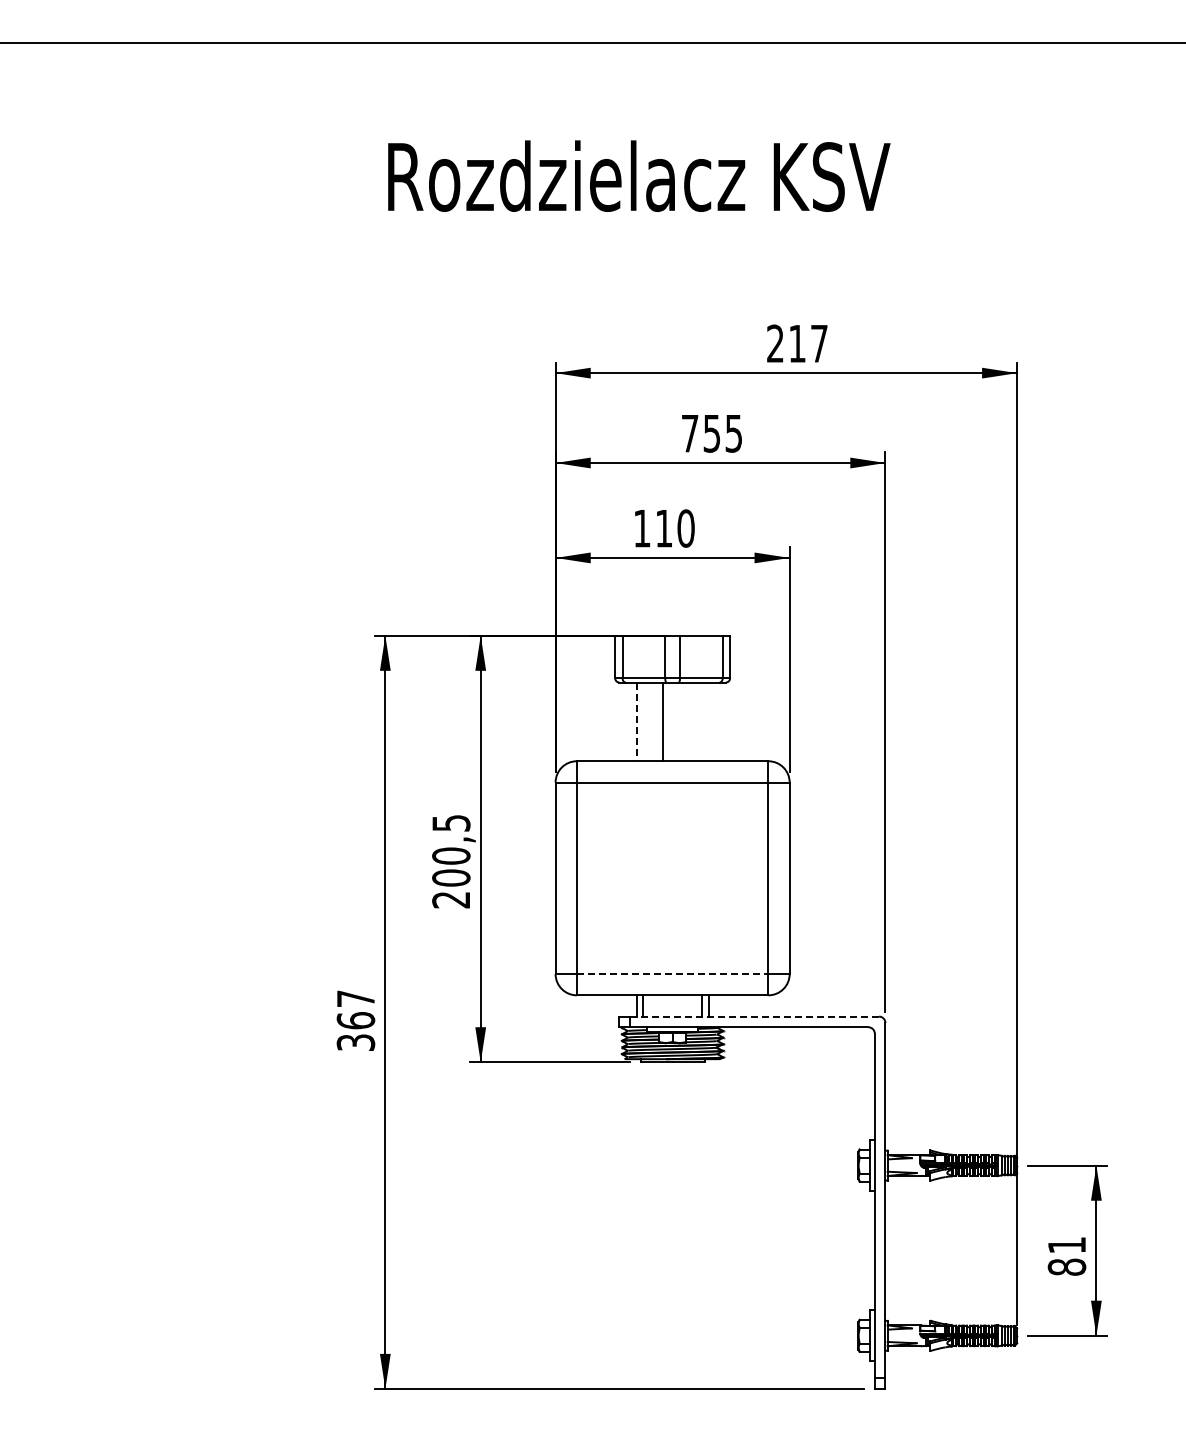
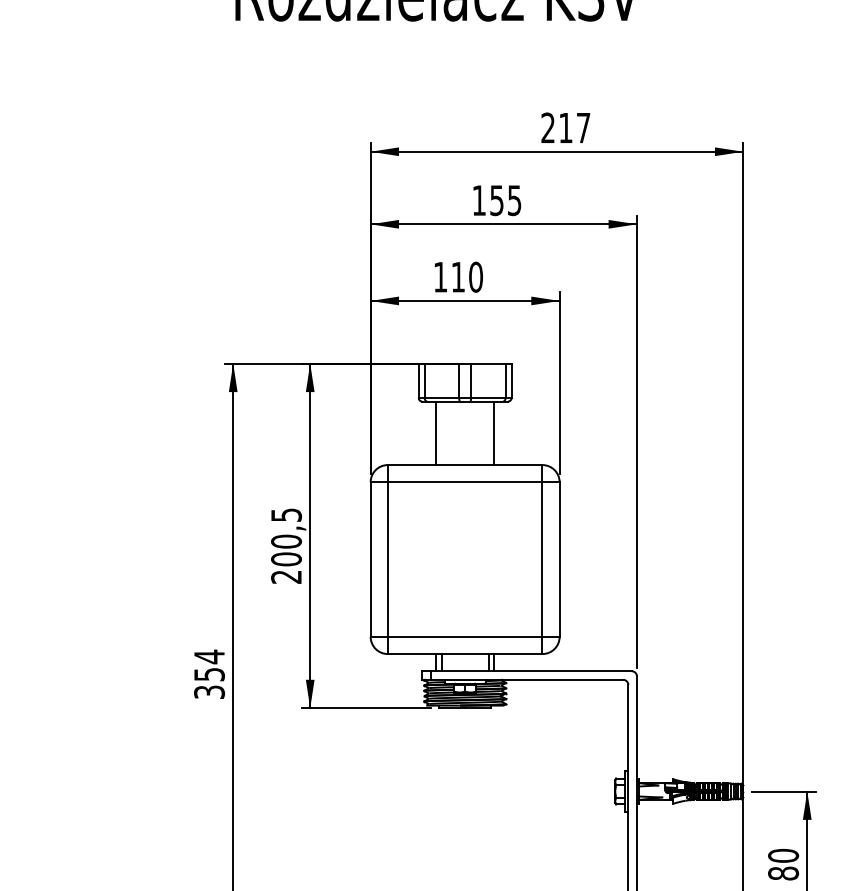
text: (690, 433) -> (479, 200), 755 -> 155
line: (662, 721) -> (494, 432), moved
line: (636, 722) -> (435, 433), dashed -> solid
line: (672, 974) -> (465, 637), dashed -> solid
text: (355, 1009) -> (209, 665), 367 -> 354
line: (754, 1016) -> (531, 671), dashed -> solid
text: (1066, 1244) -> (783, 855), 81 -> 80

